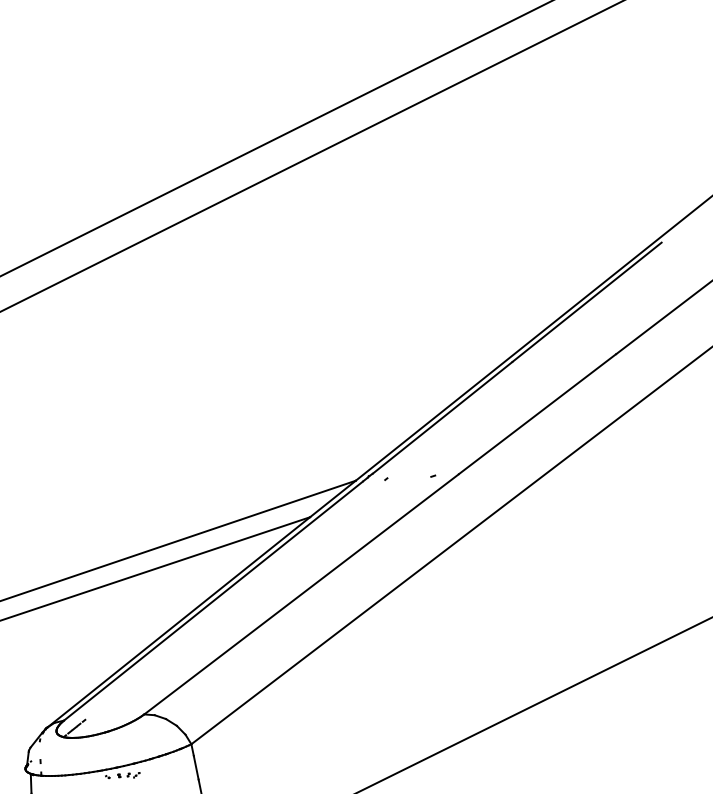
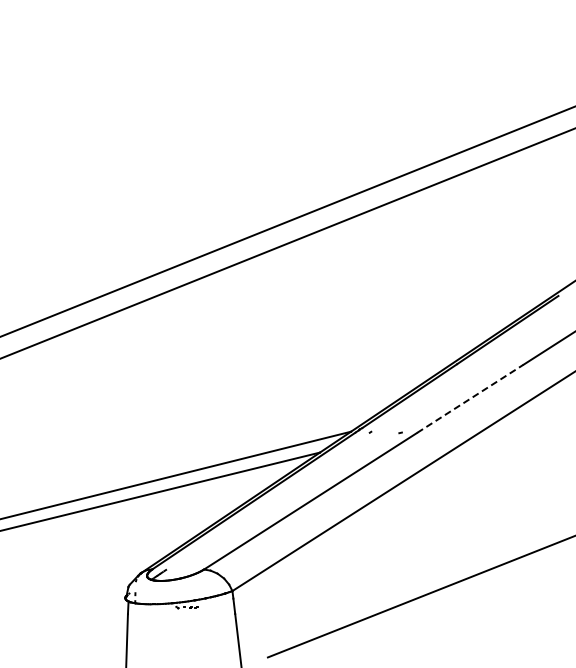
line: (537, 413) -> (470, 398), solid -> dashed

